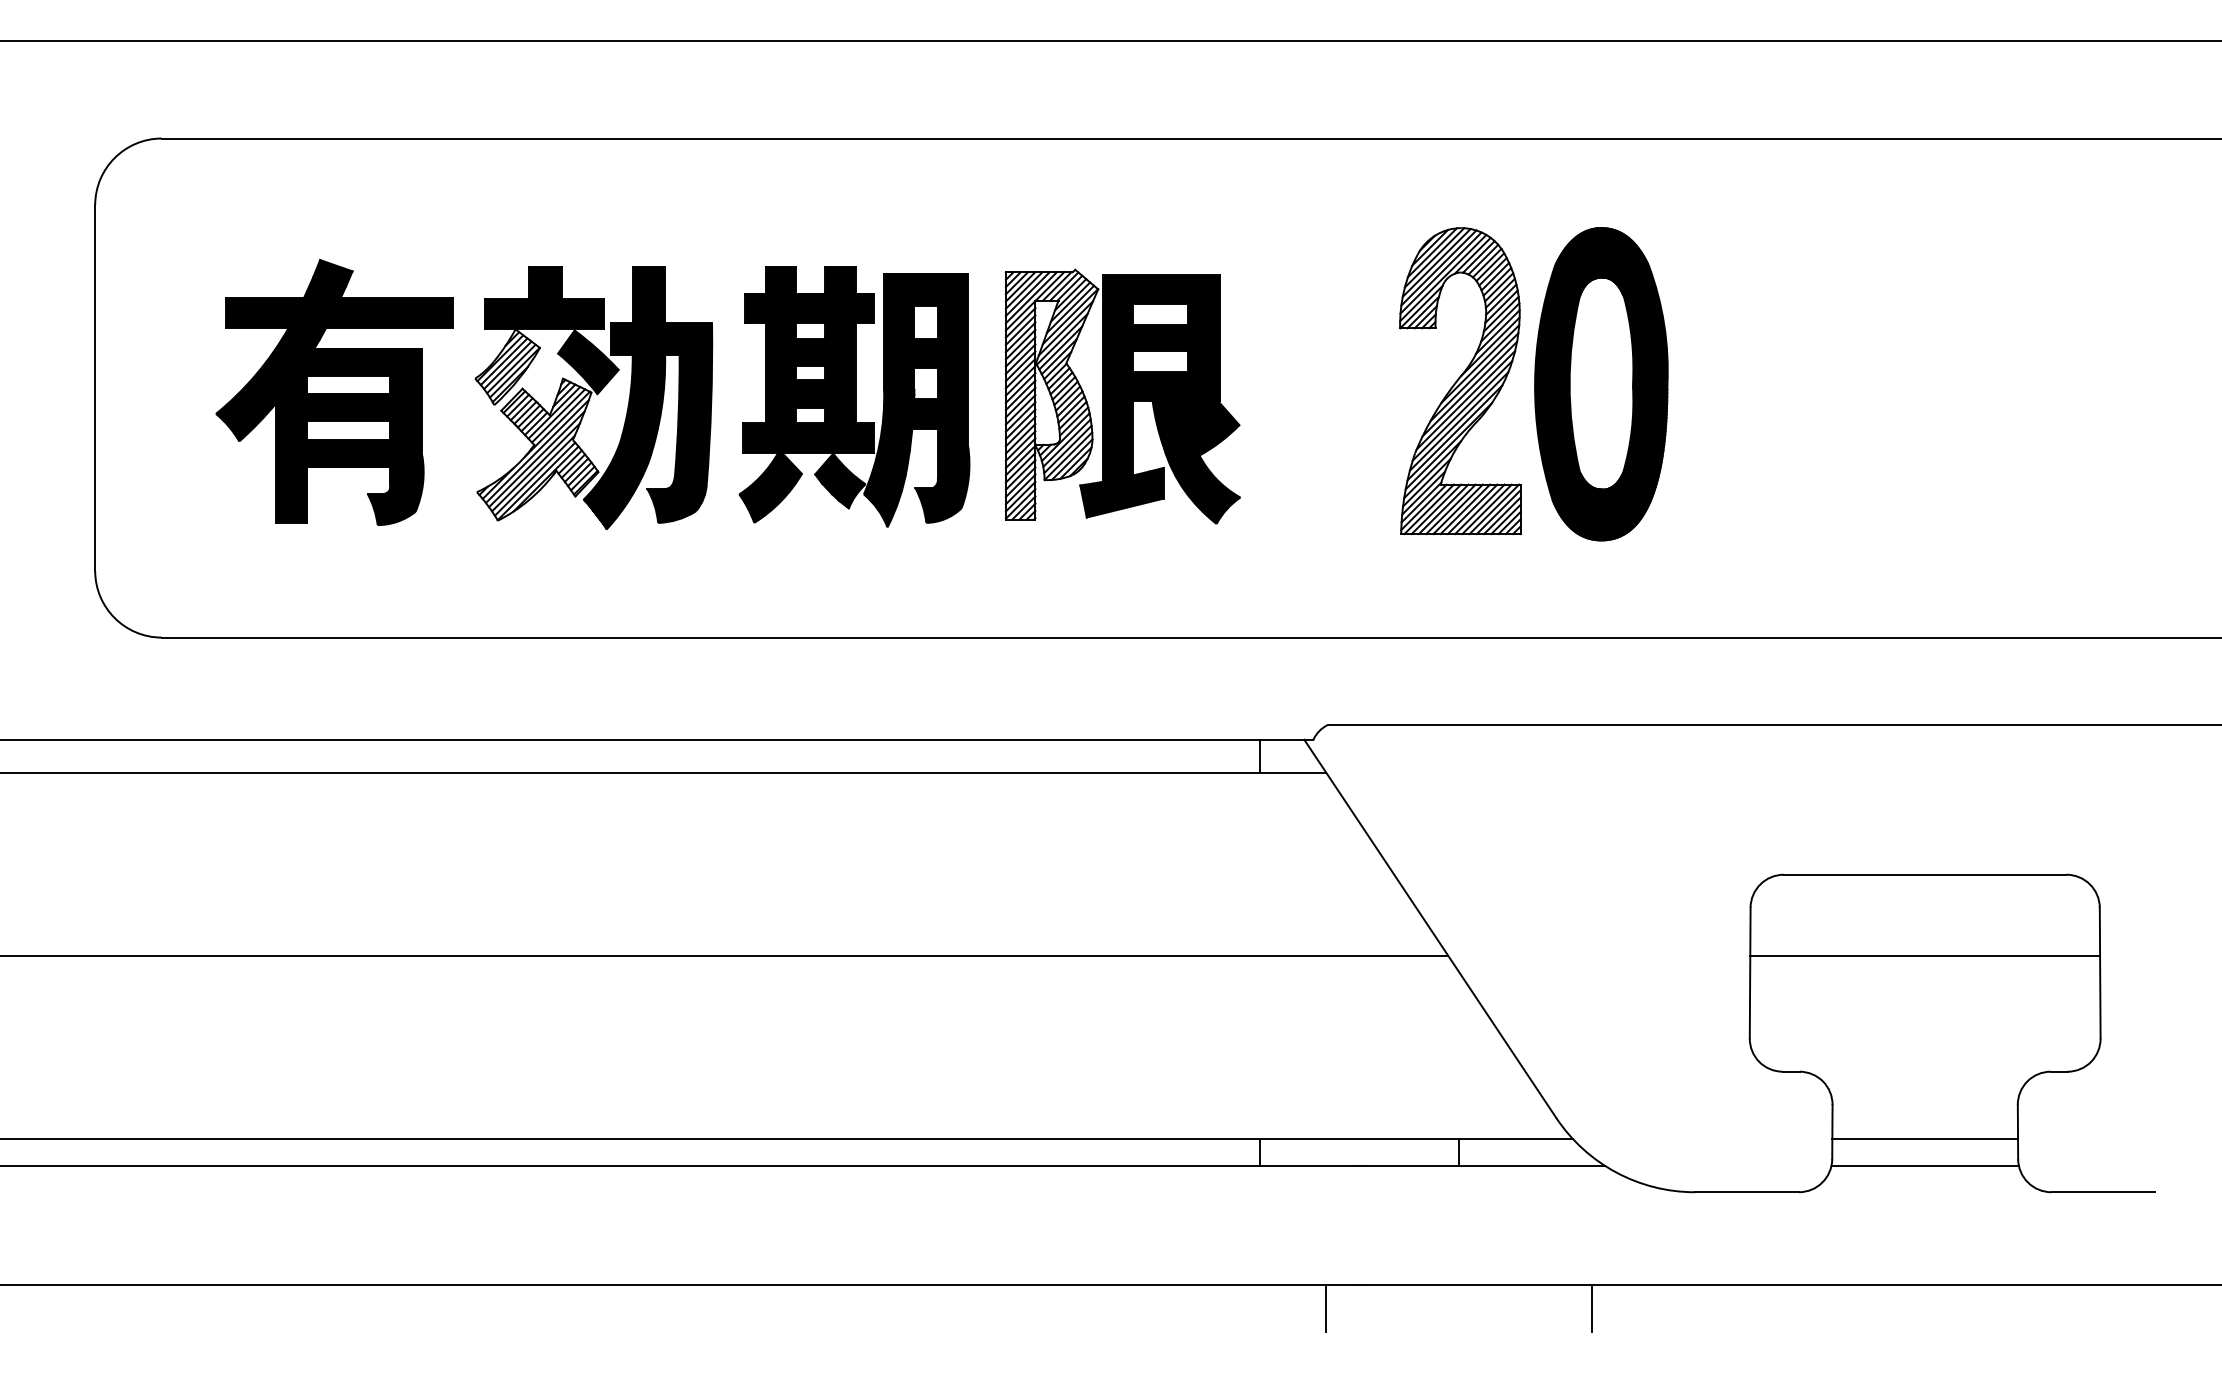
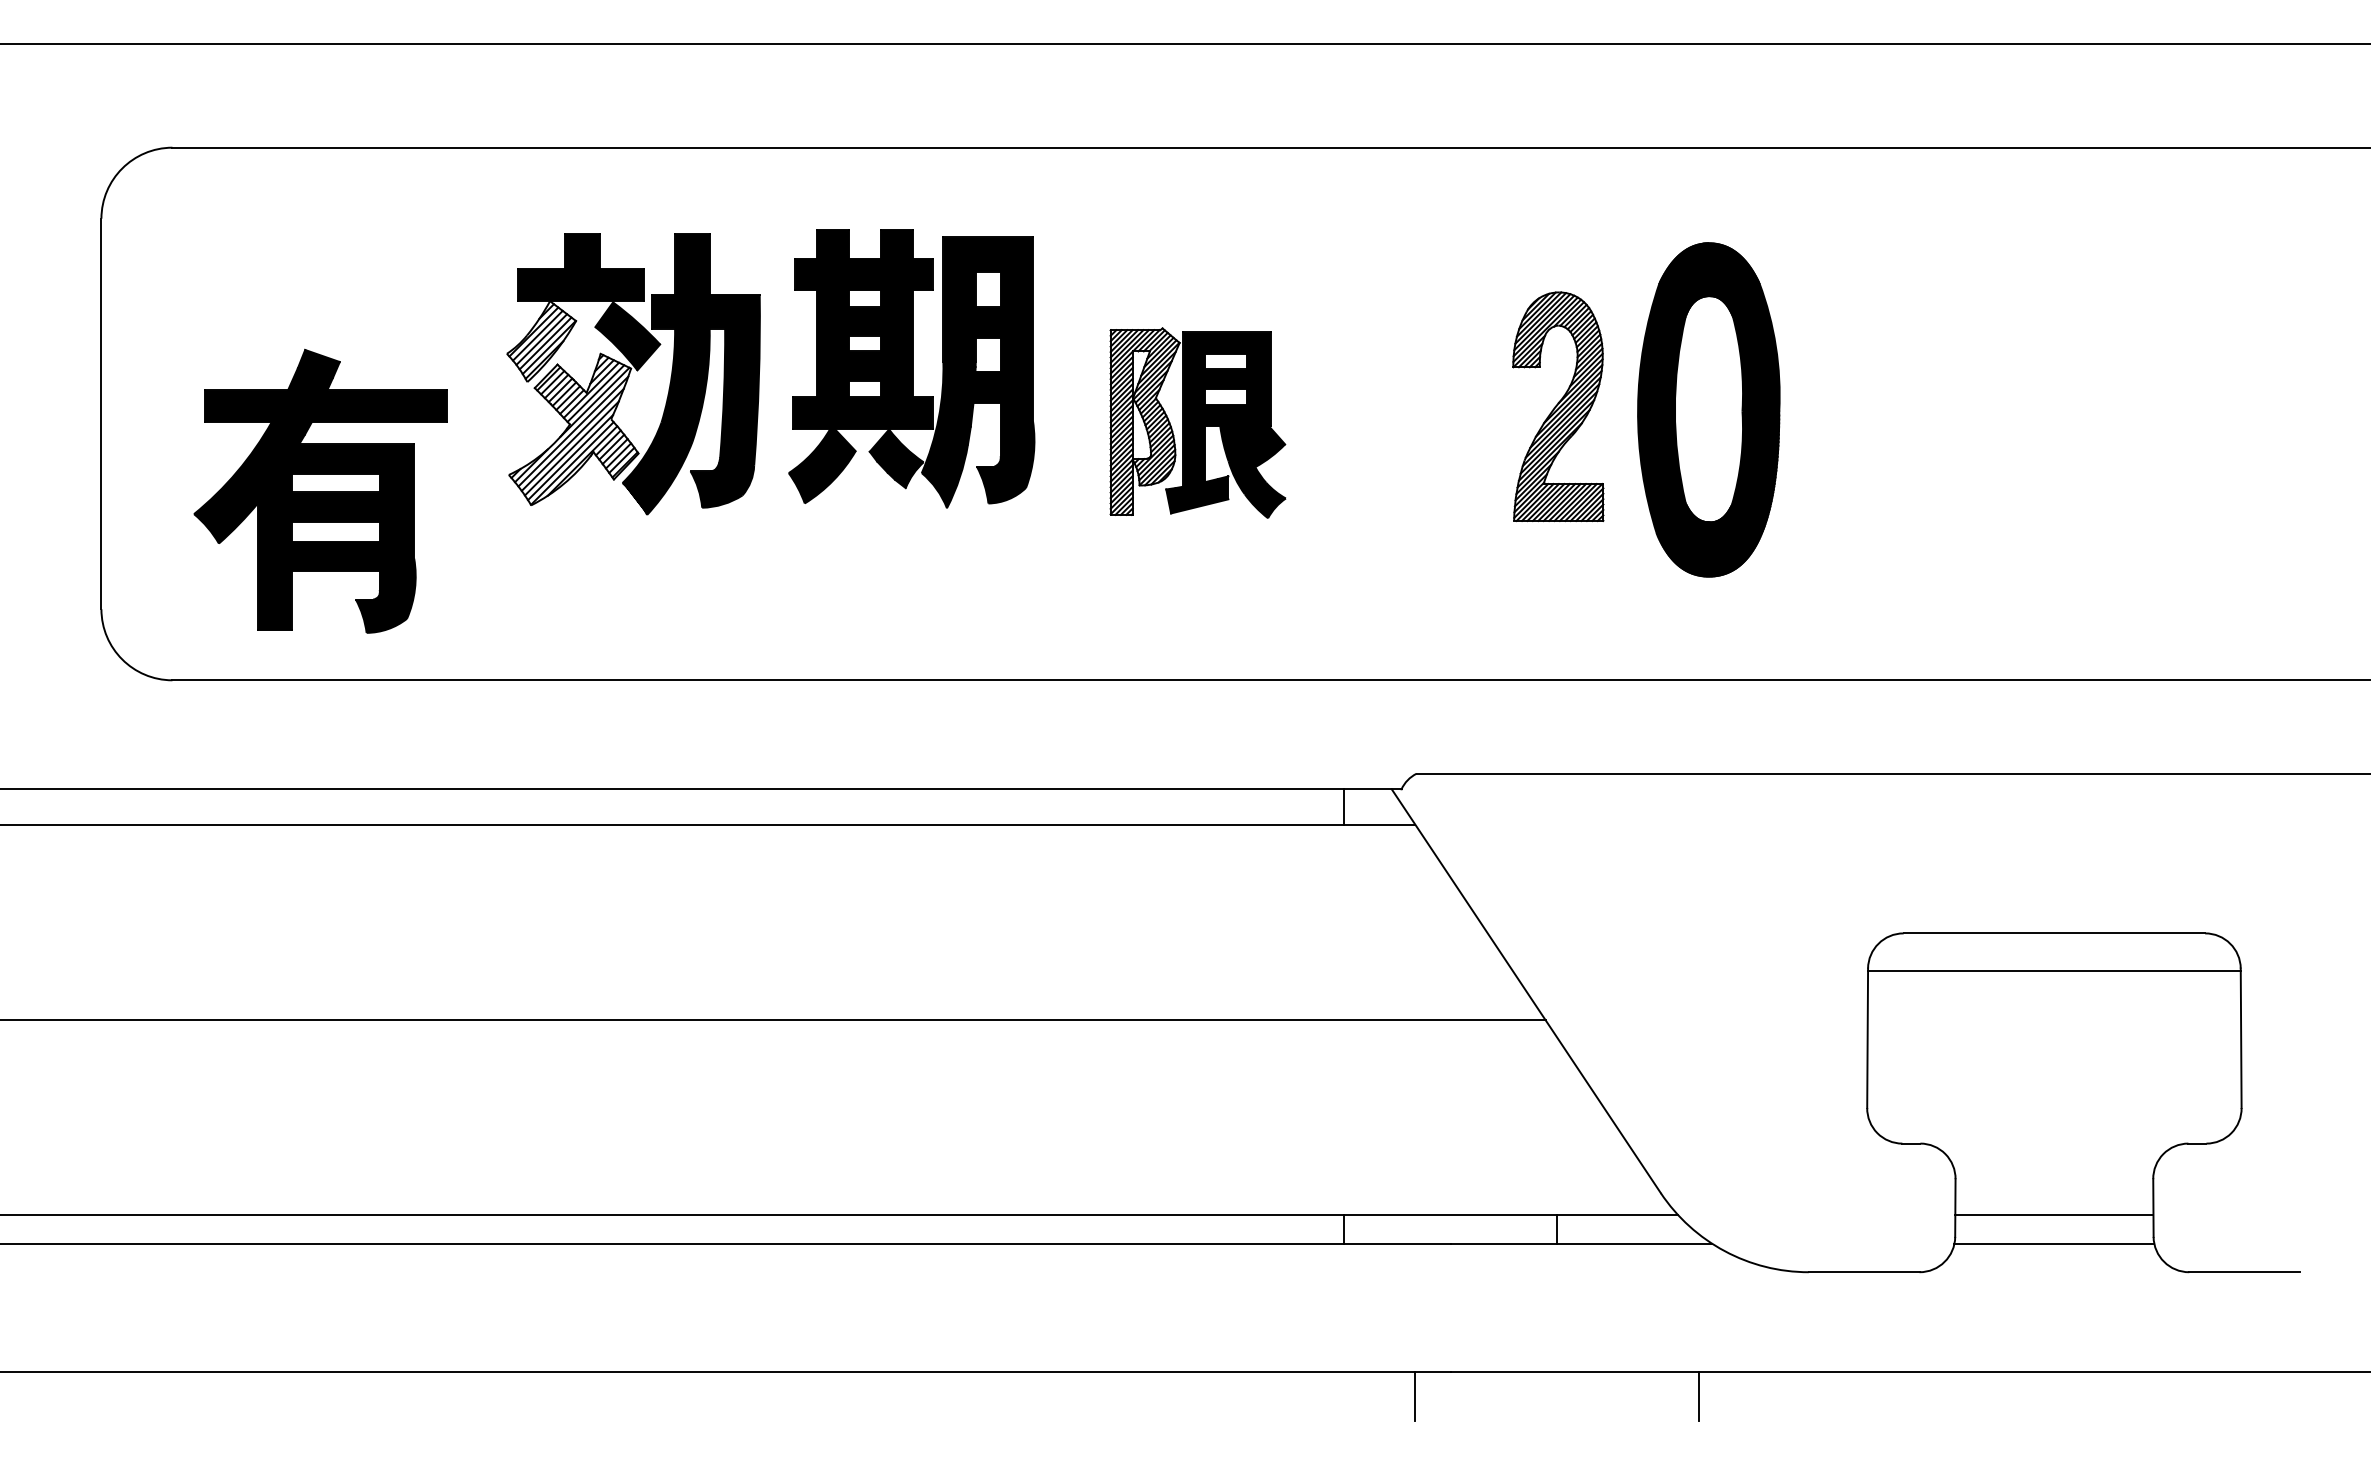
part: (1460, 381) -> (1558, 407), size x0.7
part: (334, 392) -> (320, 491), moved
part: (854, 396) -> (911, 368), moved
part: (1122, 396) -> (1197, 423), size x0.7
part: (593, 397) -> (633, 373), moved
line: (1925, 956) -> (2054, 971), moved

